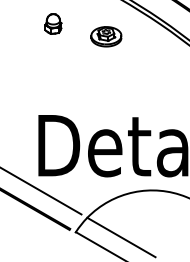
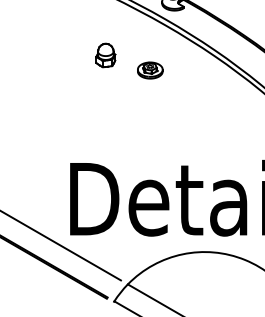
part: (53, 24) -> (105, 55), moved
part: (105, 36) -> (149, 70), size x0.7

